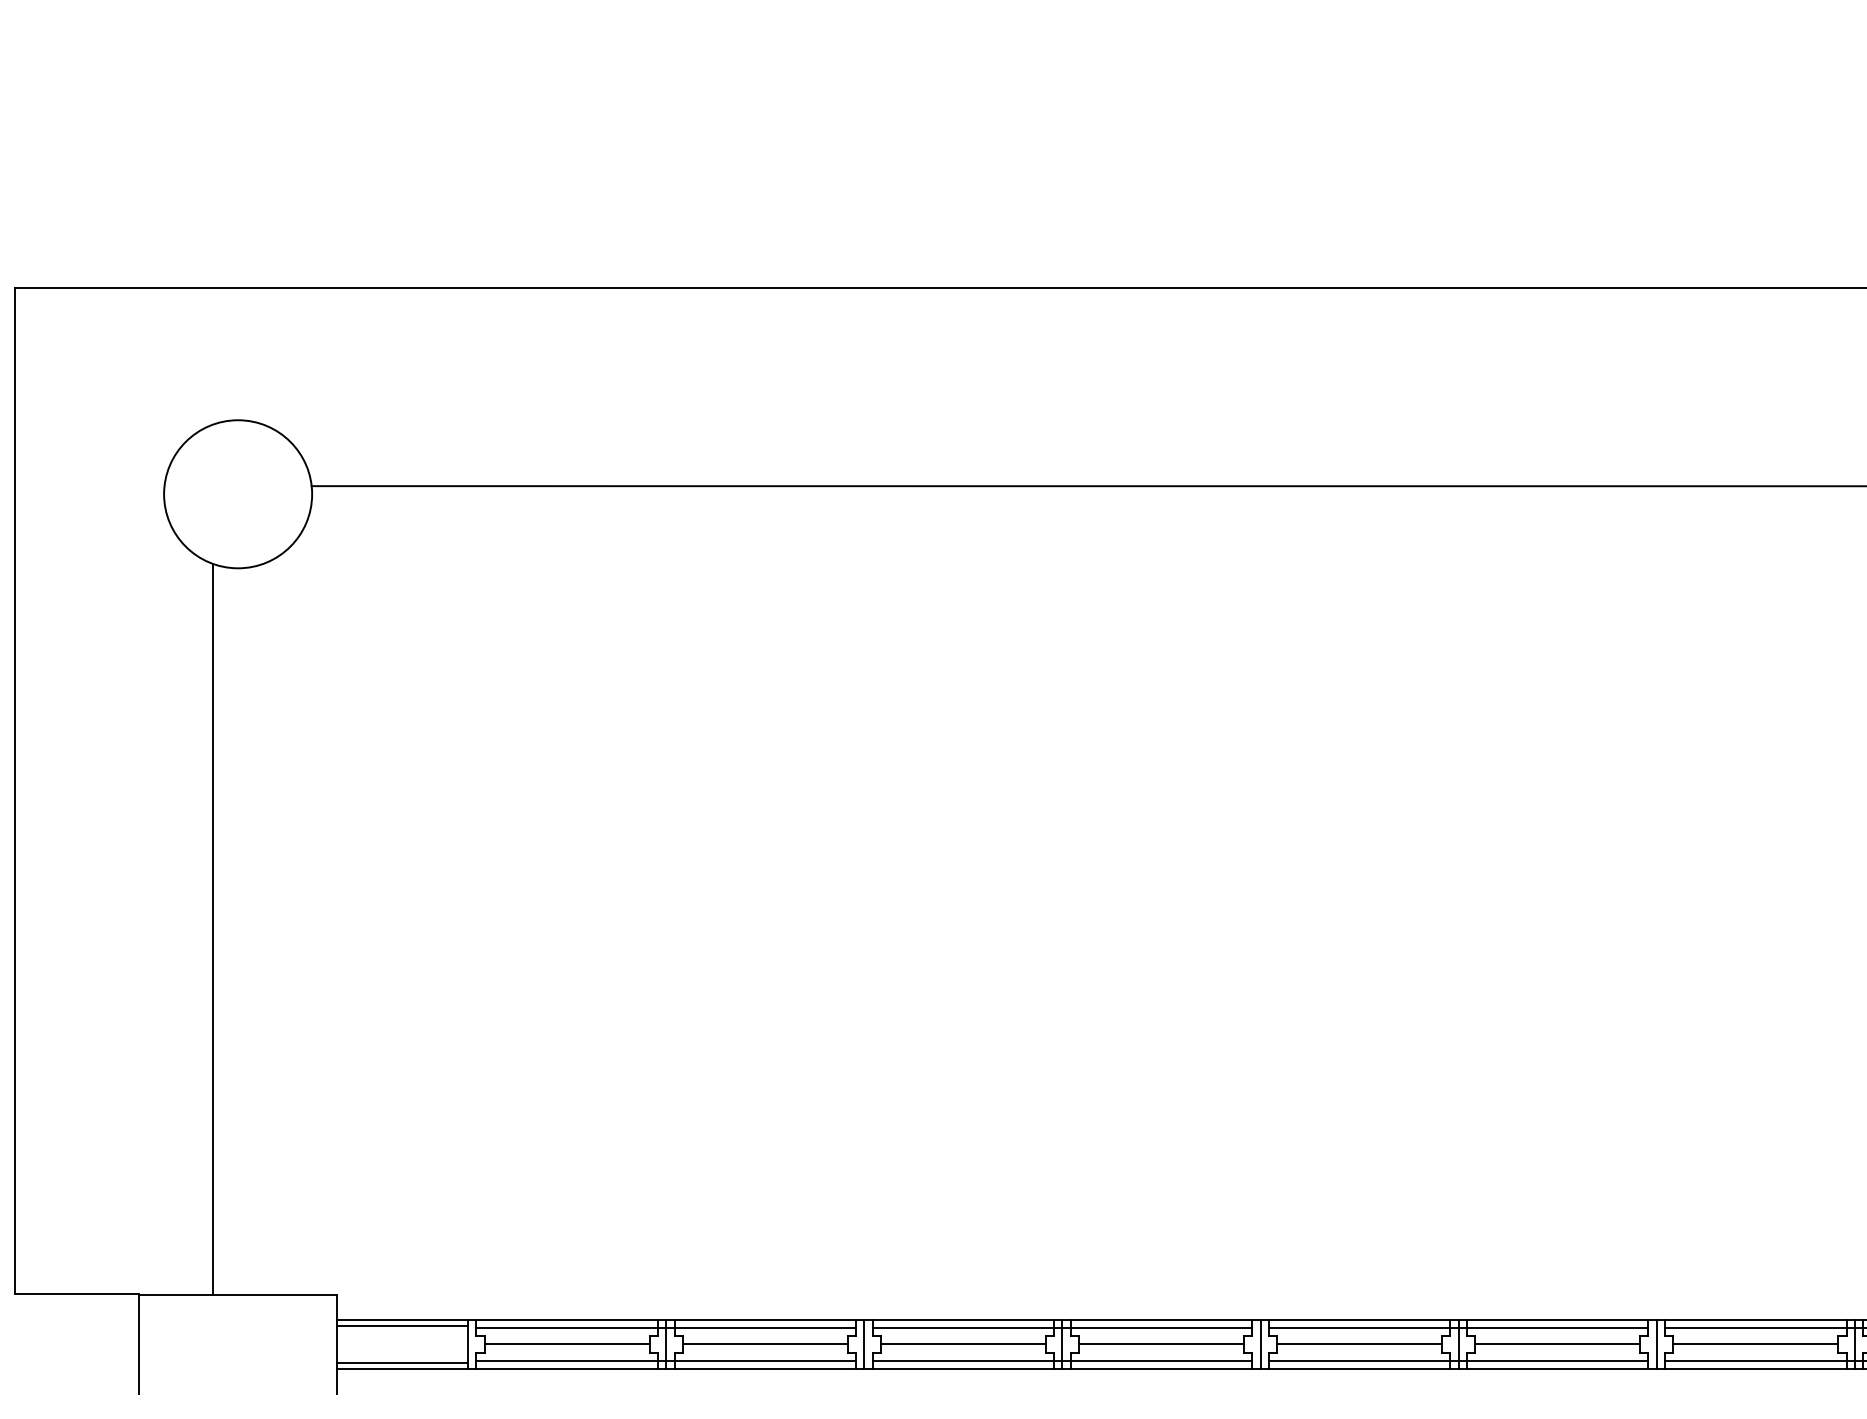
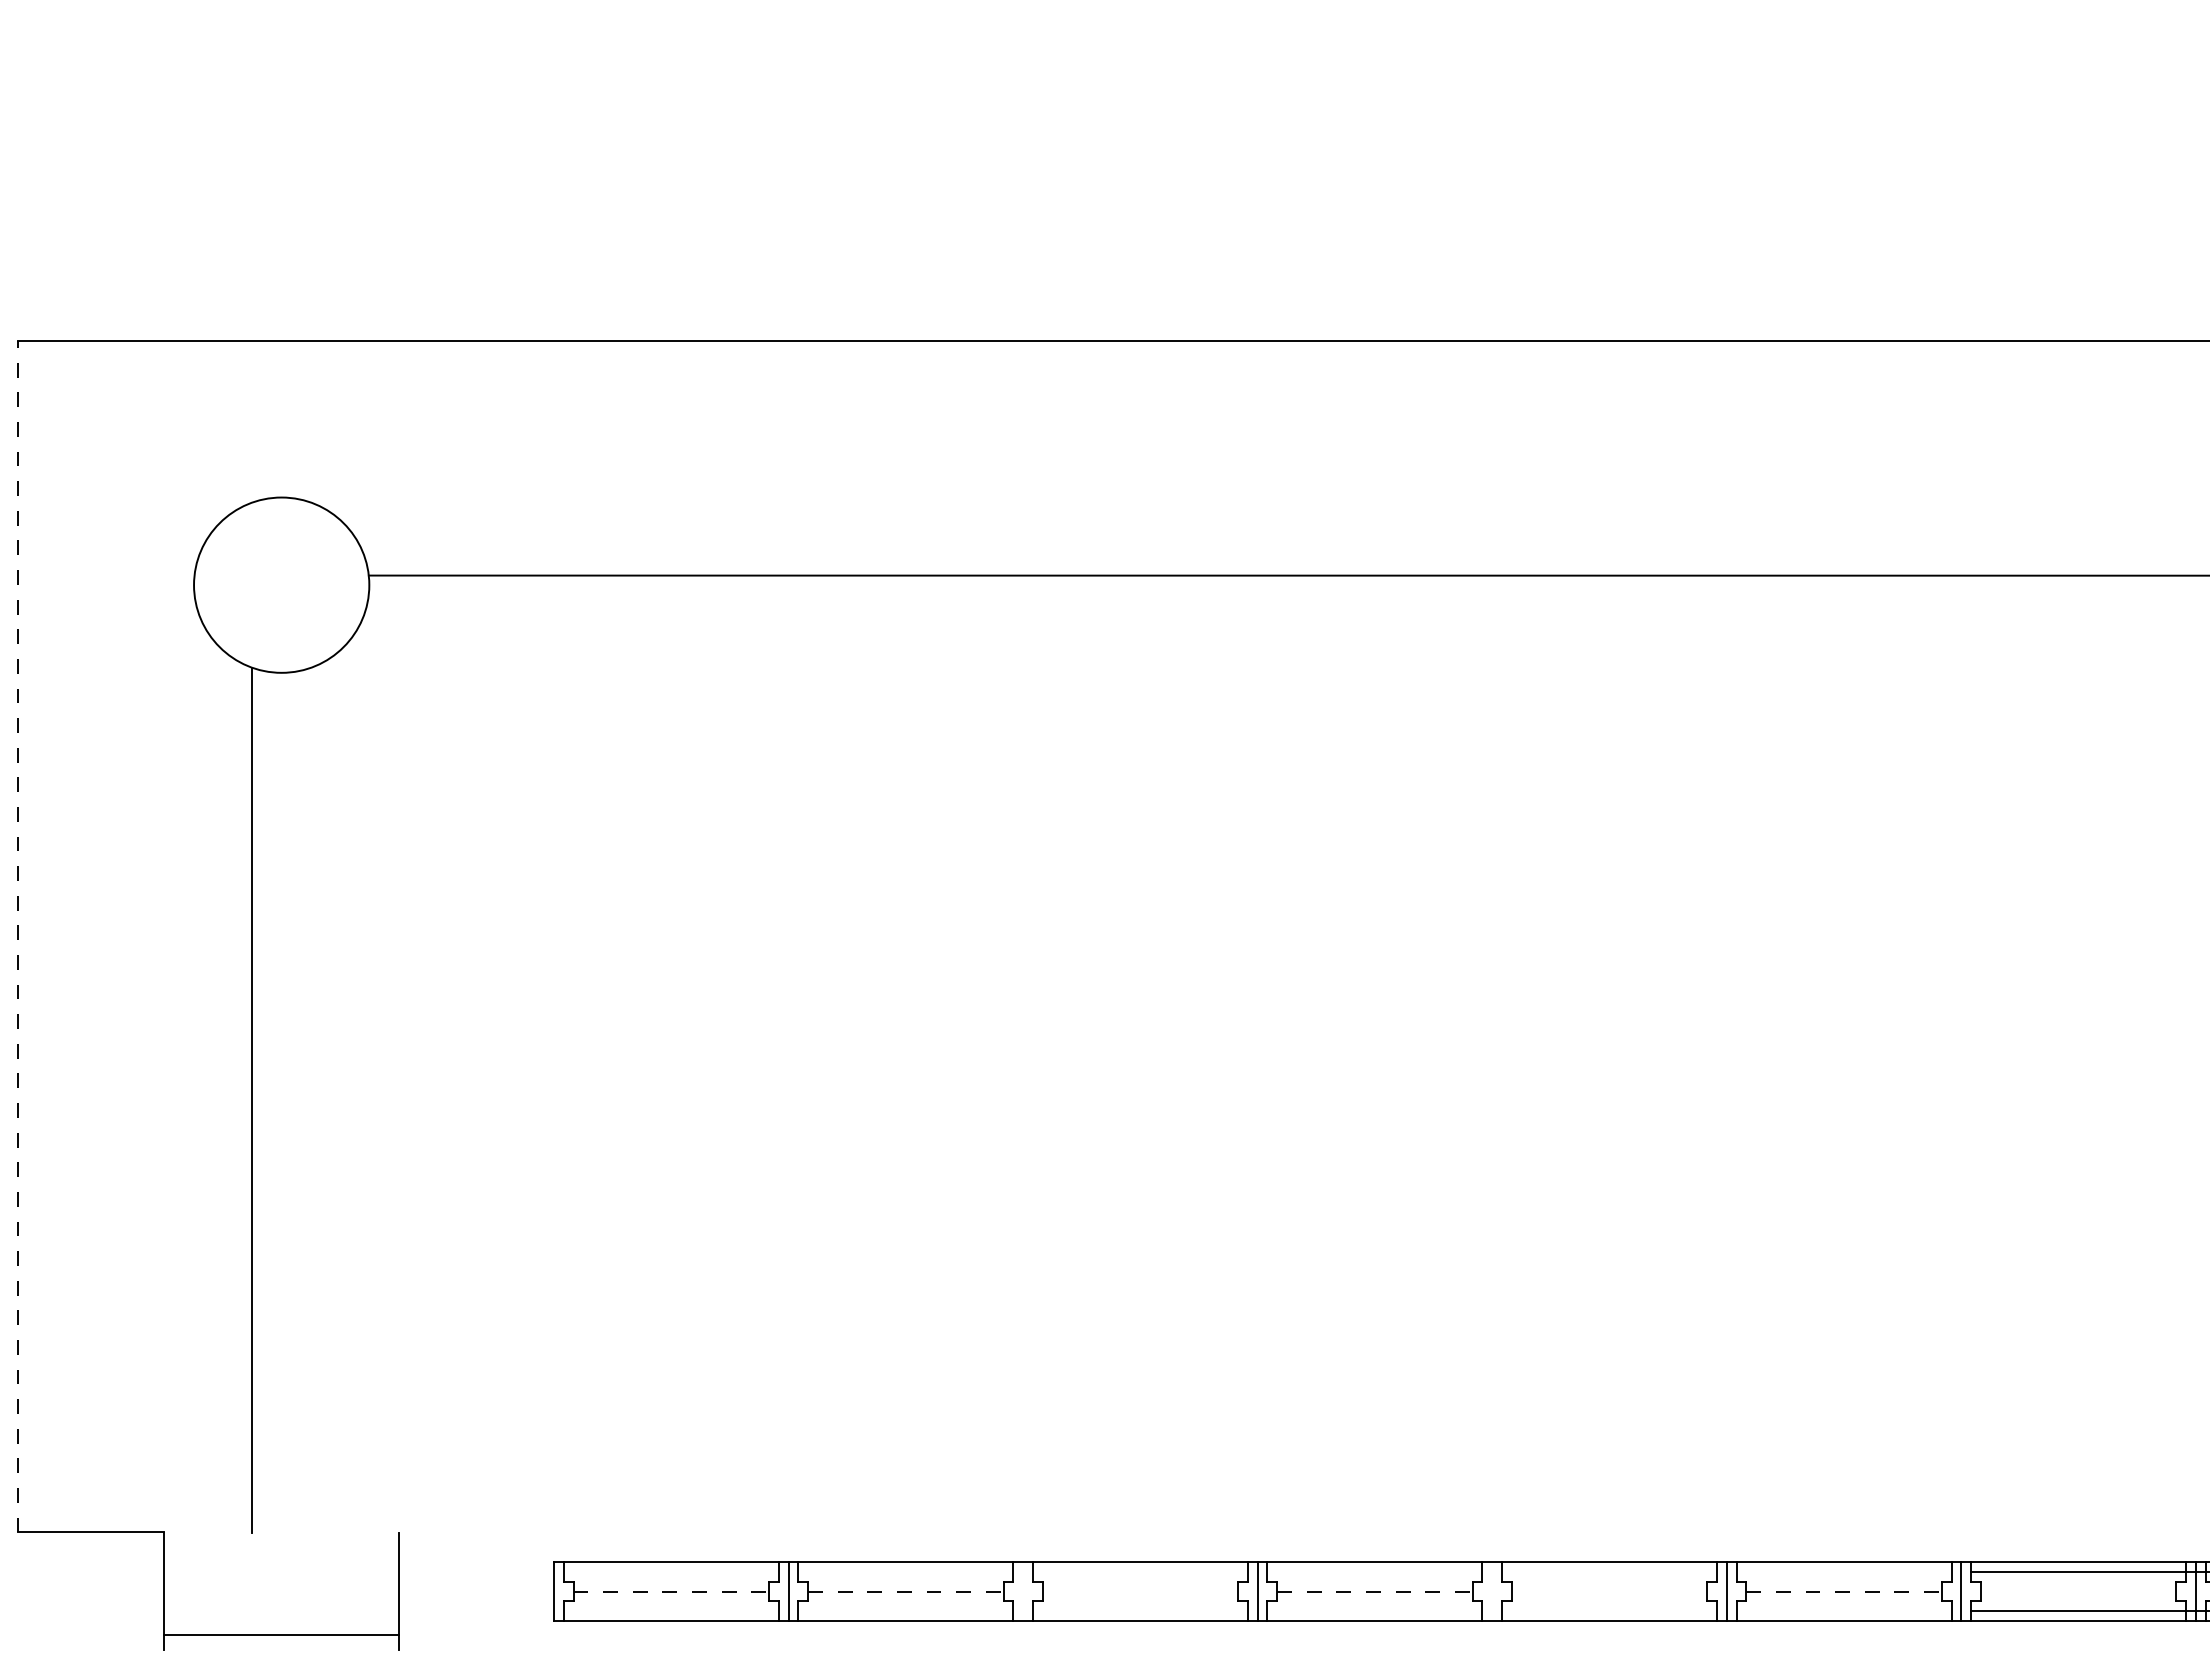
line: (14, 791) -> (17, 936), solid -> dashed
line: (237, 1295) -> (281, 1635), moved
line: (402, 1319) -> (476, 1562), removed
line: (402, 1325) -> (476, 1569), removed
line: (666, 1328) -> (788, 1572), removed
line: (1062, 1328) -> (1257, 1572), removed
line: (1458, 1328) -> (1726, 1572), removed
line: (567, 1344) -> (671, 1591), solid -> dashed
line: (765, 1344) -> (905, 1591), solid -> dashed
line: (864, 1344) -> (1023, 1591), removed
line: (963, 1344) -> (1140, 1591), removed
line: (1161, 1344) -> (1374, 1591), solid -> dashed
line: (1260, 1344) -> (1492, 1591), removed
line: (1359, 1344) -> (1609, 1591), removed
line: (1558, 1344) -> (1844, 1591), solid -> dashed
line: (1755, 1344) -> (2078, 1591), removed
line: (666, 1361) -> (788, 1611), removed
line: (1062, 1361) -> (1257, 1611), removed
line: (1458, 1361) -> (1726, 1611), removed
line: (402, 1362) -> (476, 1613), removed
line: (402, 1369) -> (476, 1621), removed

